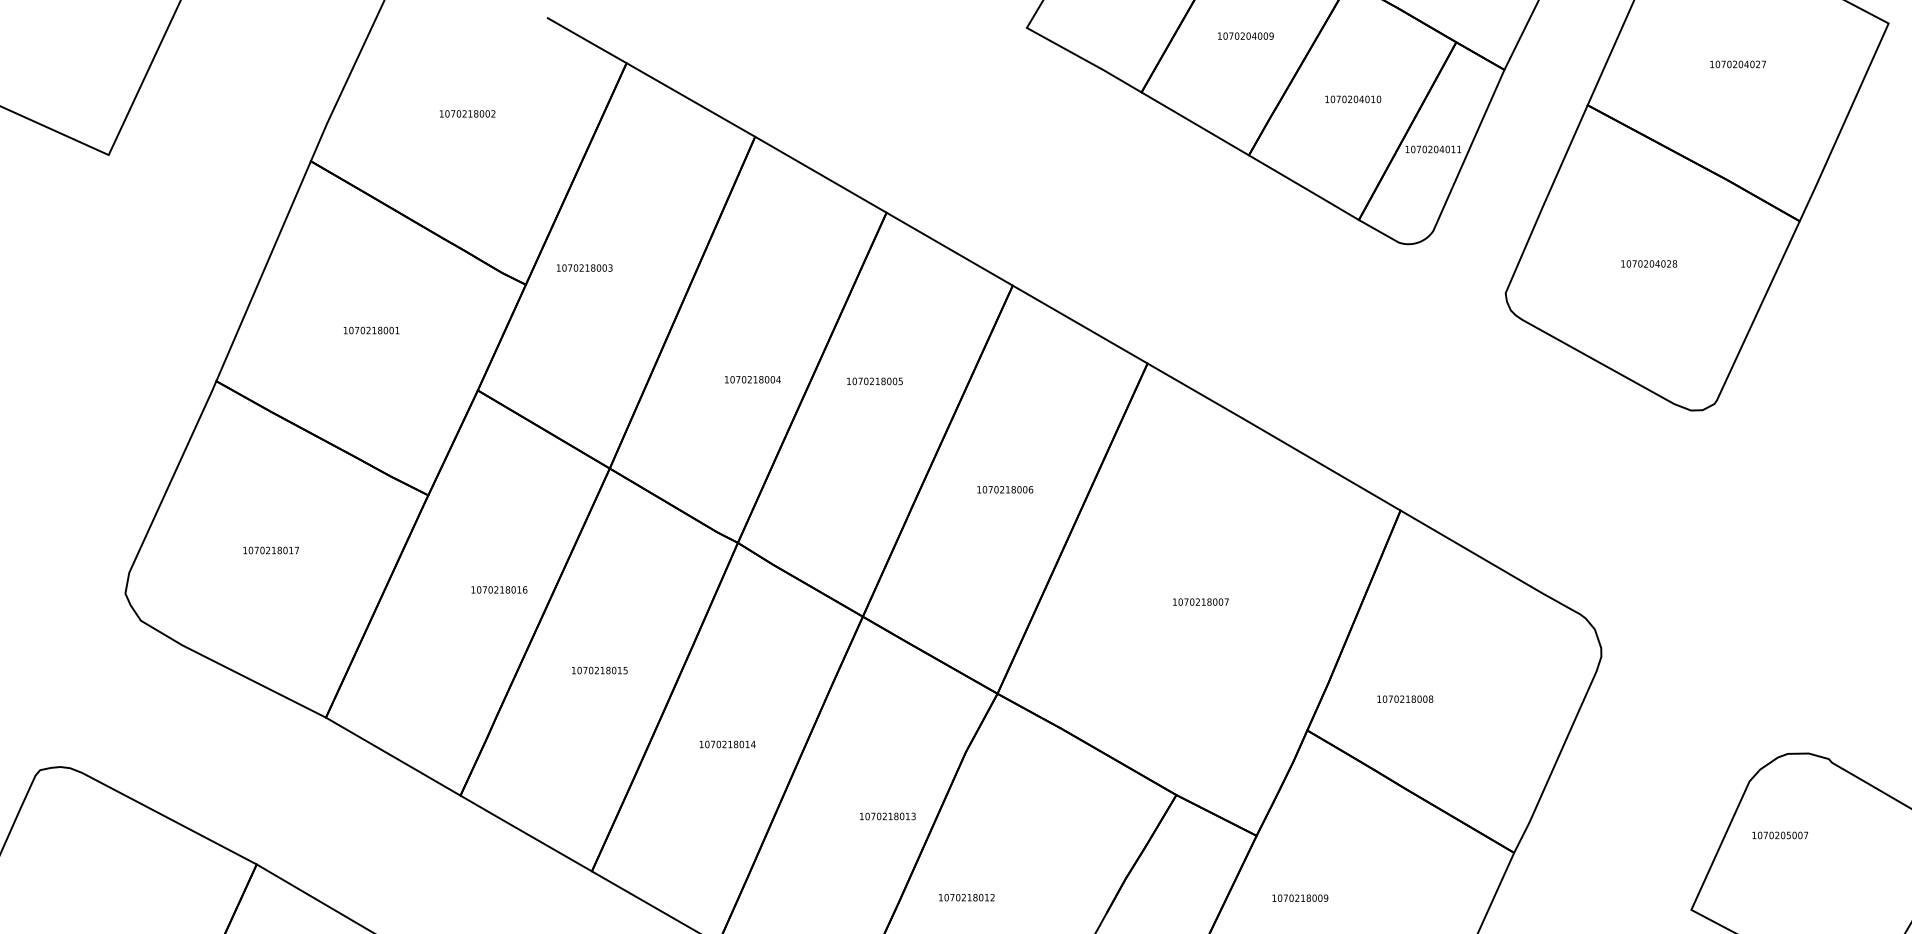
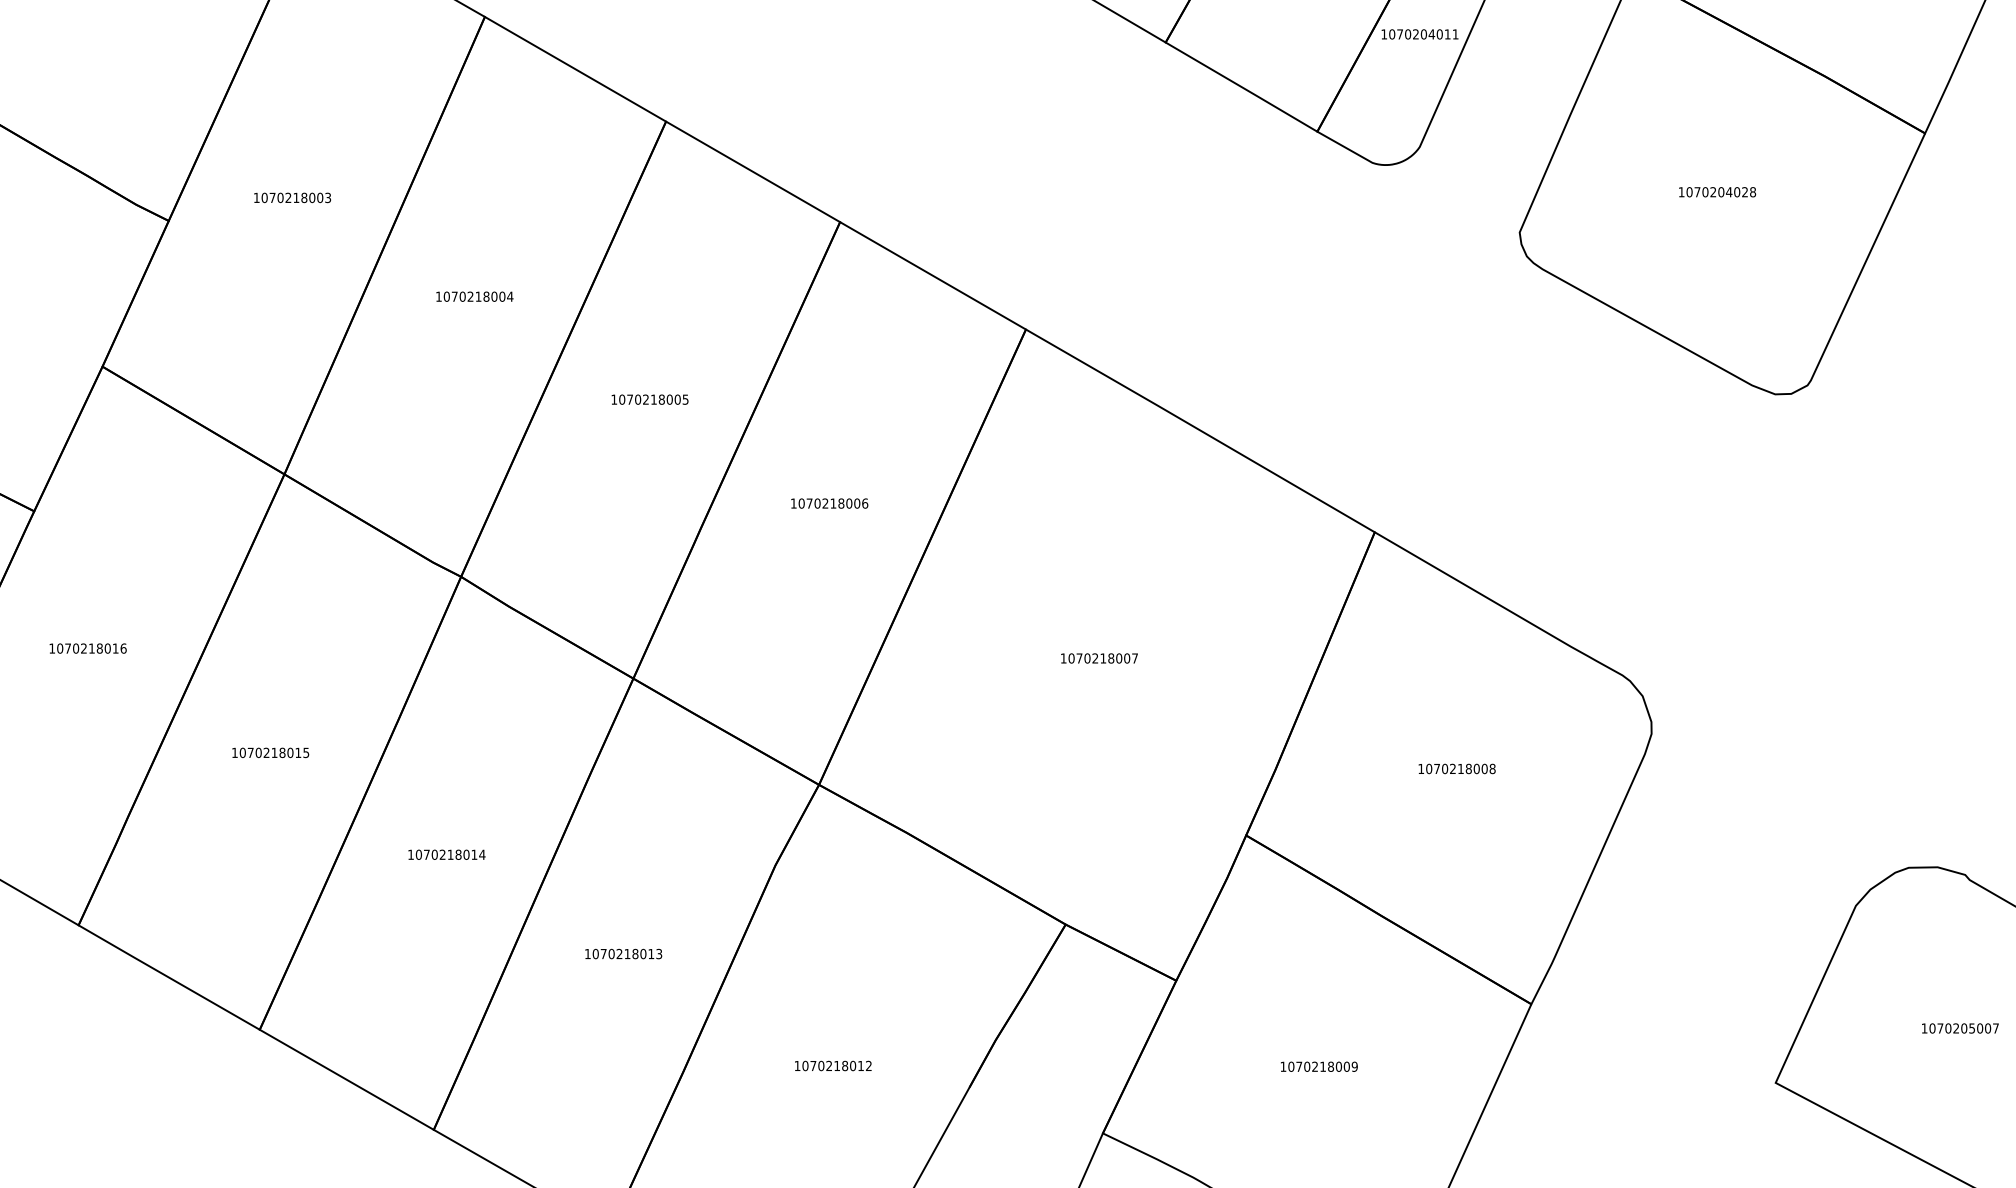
text: (584, 267) -> (292, 197), moved
text: (752, 379) -> (474, 296), moved
text: (874, 381) -> (649, 399), moved
text: (499, 589) -> (88, 648), moved
text: (1405, 698) -> (1457, 767), moved
text: (887, 816) -> (623, 954), moved
text: (1780, 835) -> (1960, 1028), moved
text: (966, 897) -> (832, 1065), moved
text: (1300, 897) -> (1319, 1065), moved

